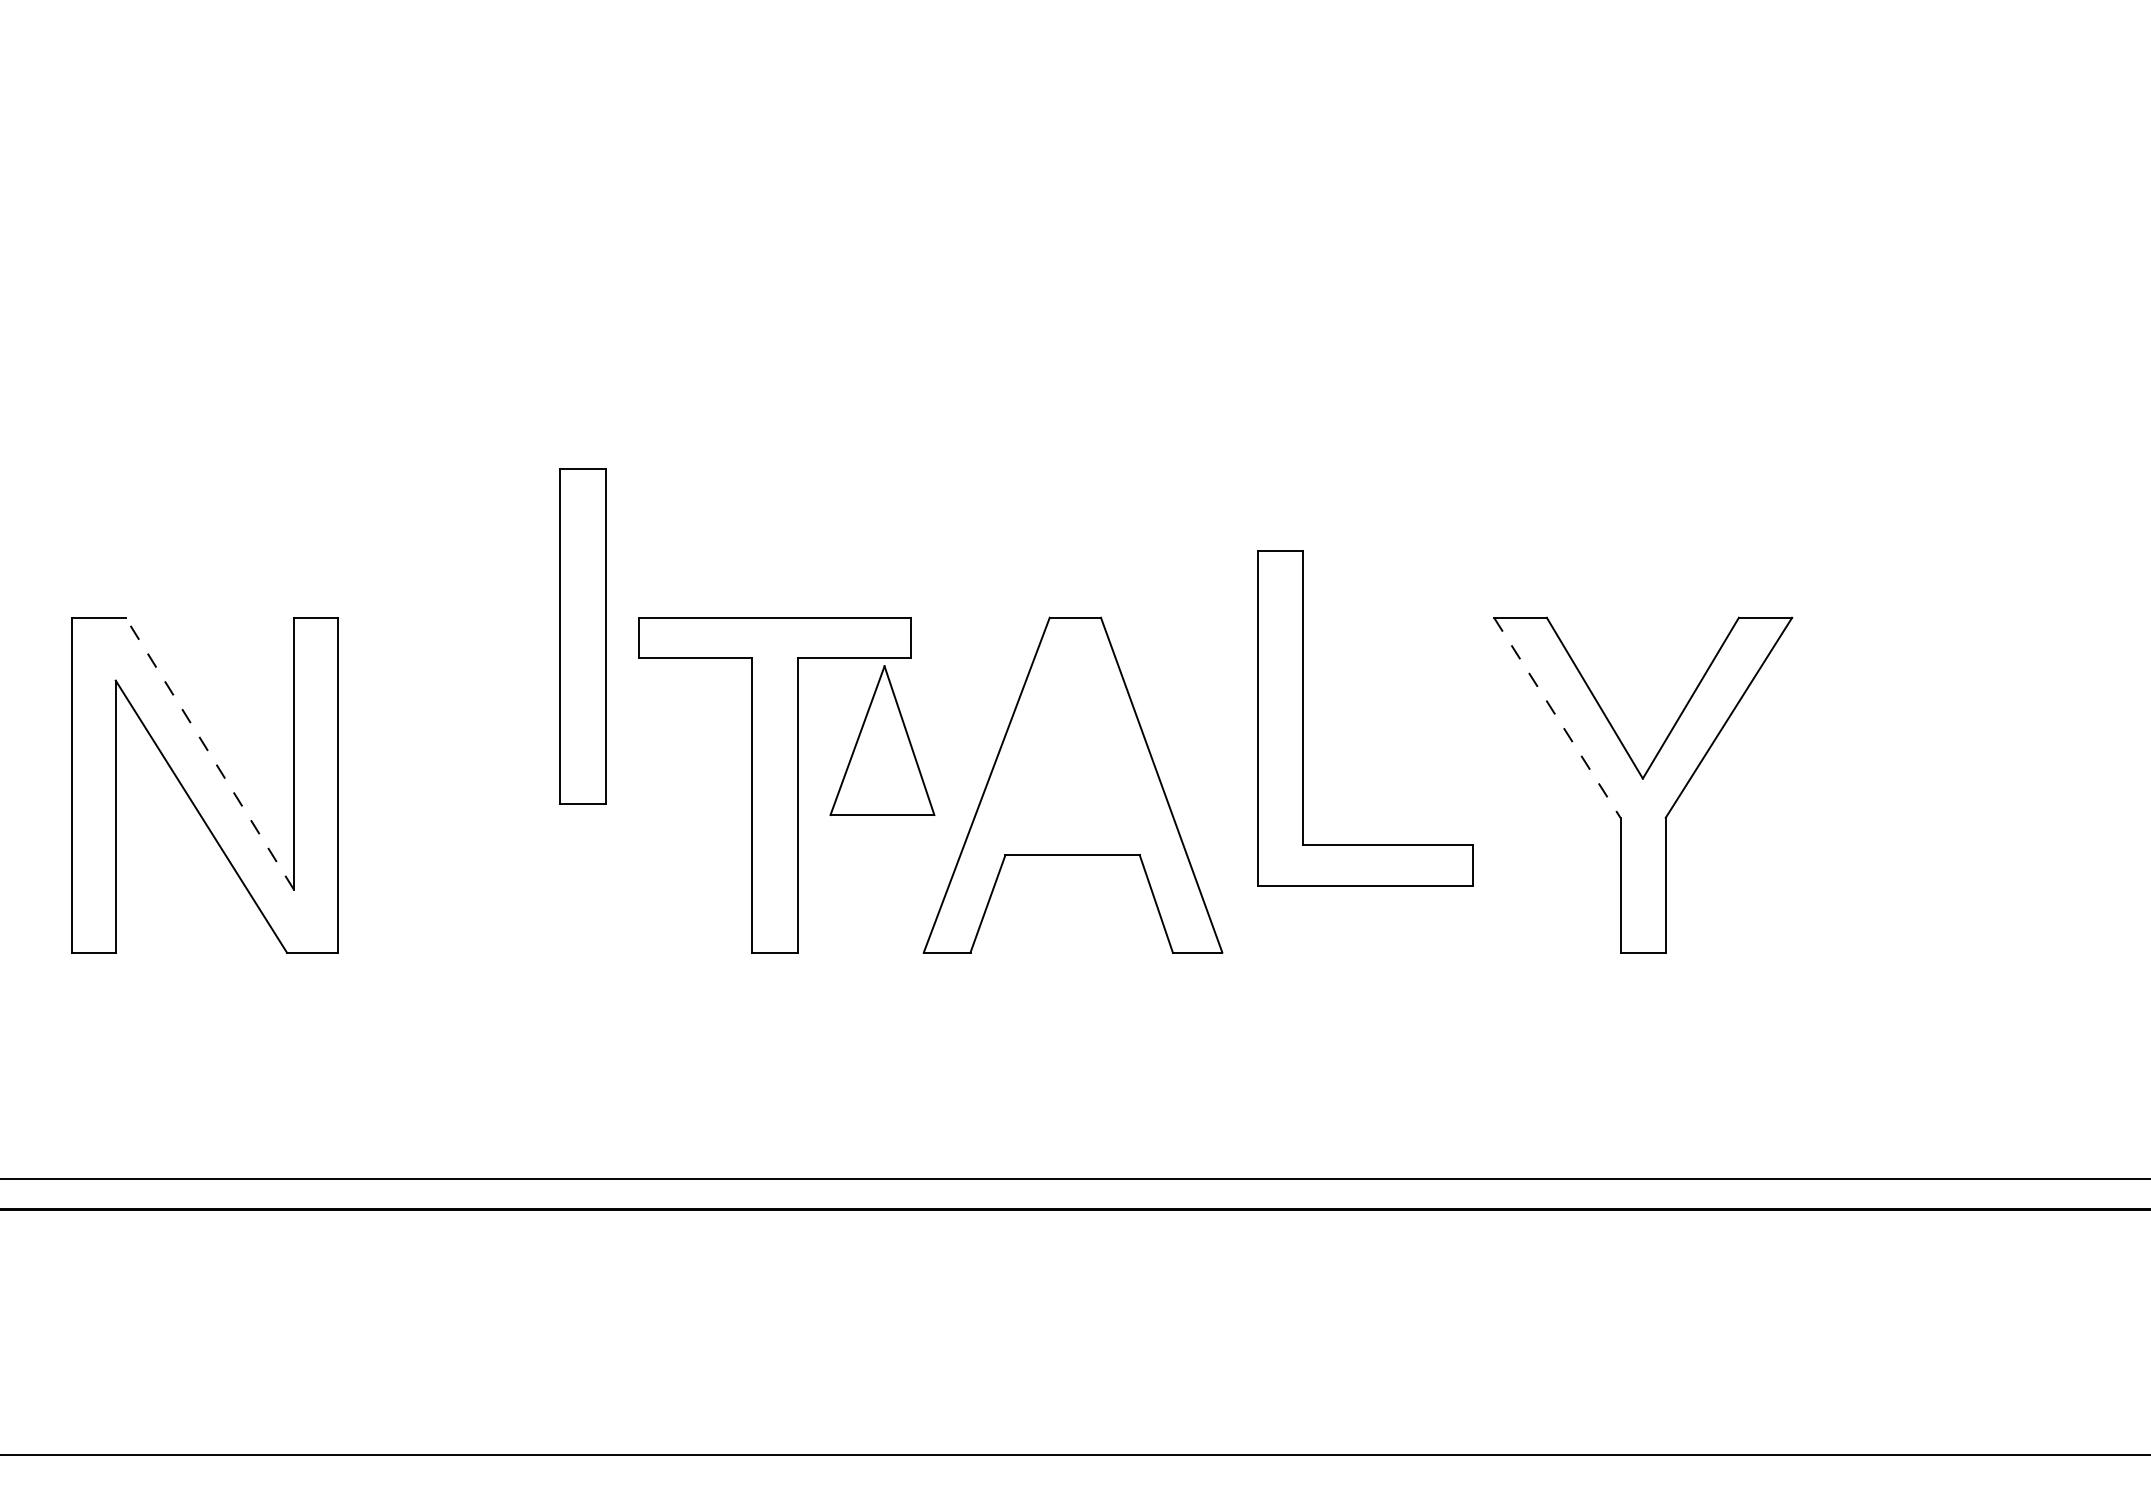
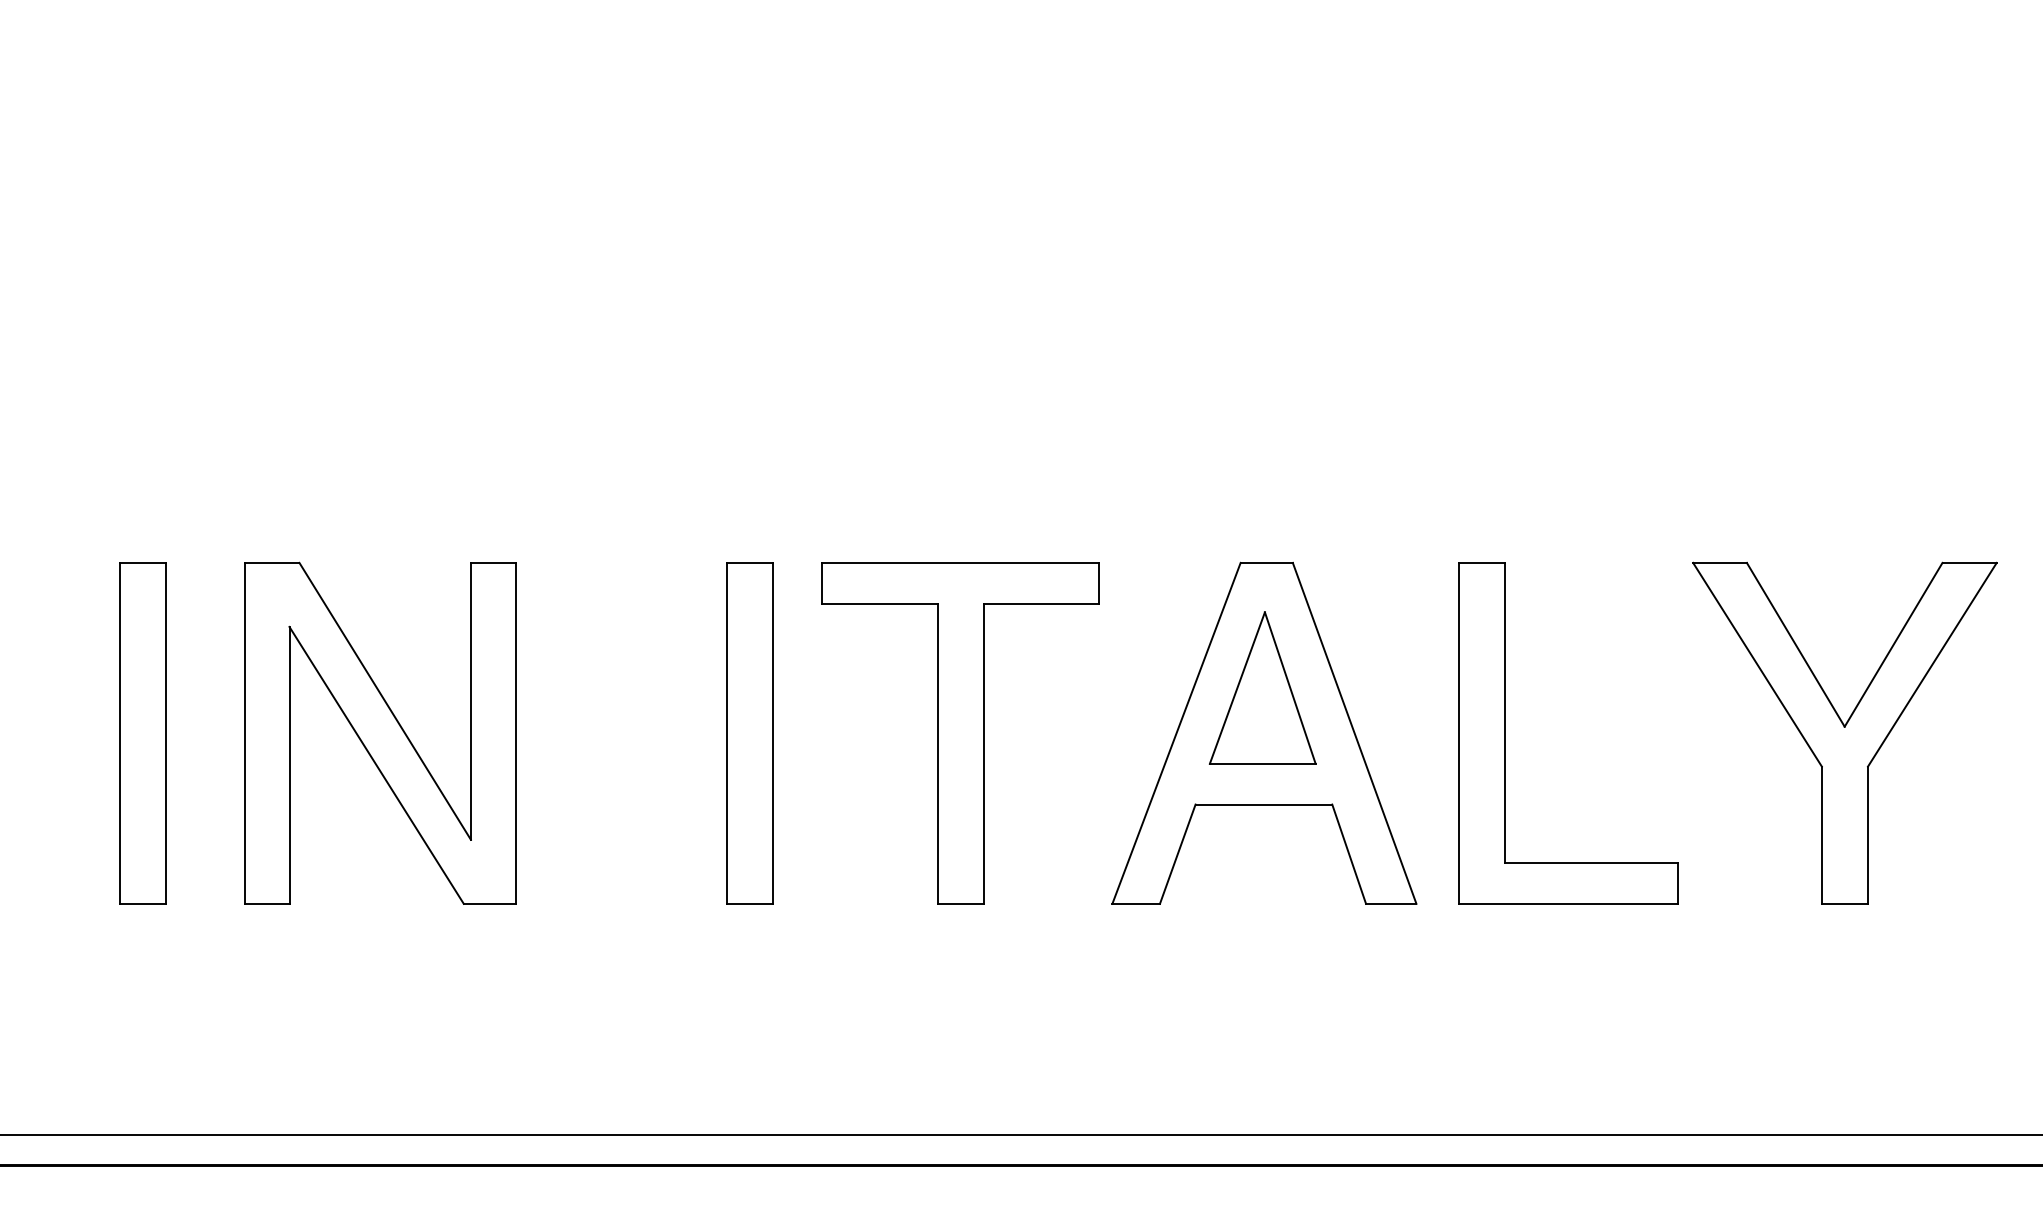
part: (582, 636) -> (749, 733), moved
part: (1303, 718) -> (1505, 733), moved
line: (1557, 718) -> (1757, 665), dashed -> solid
part: (882, 740) -> (1262, 687), moved
line: (209, 753) -> (384, 701), dashed -> solid

